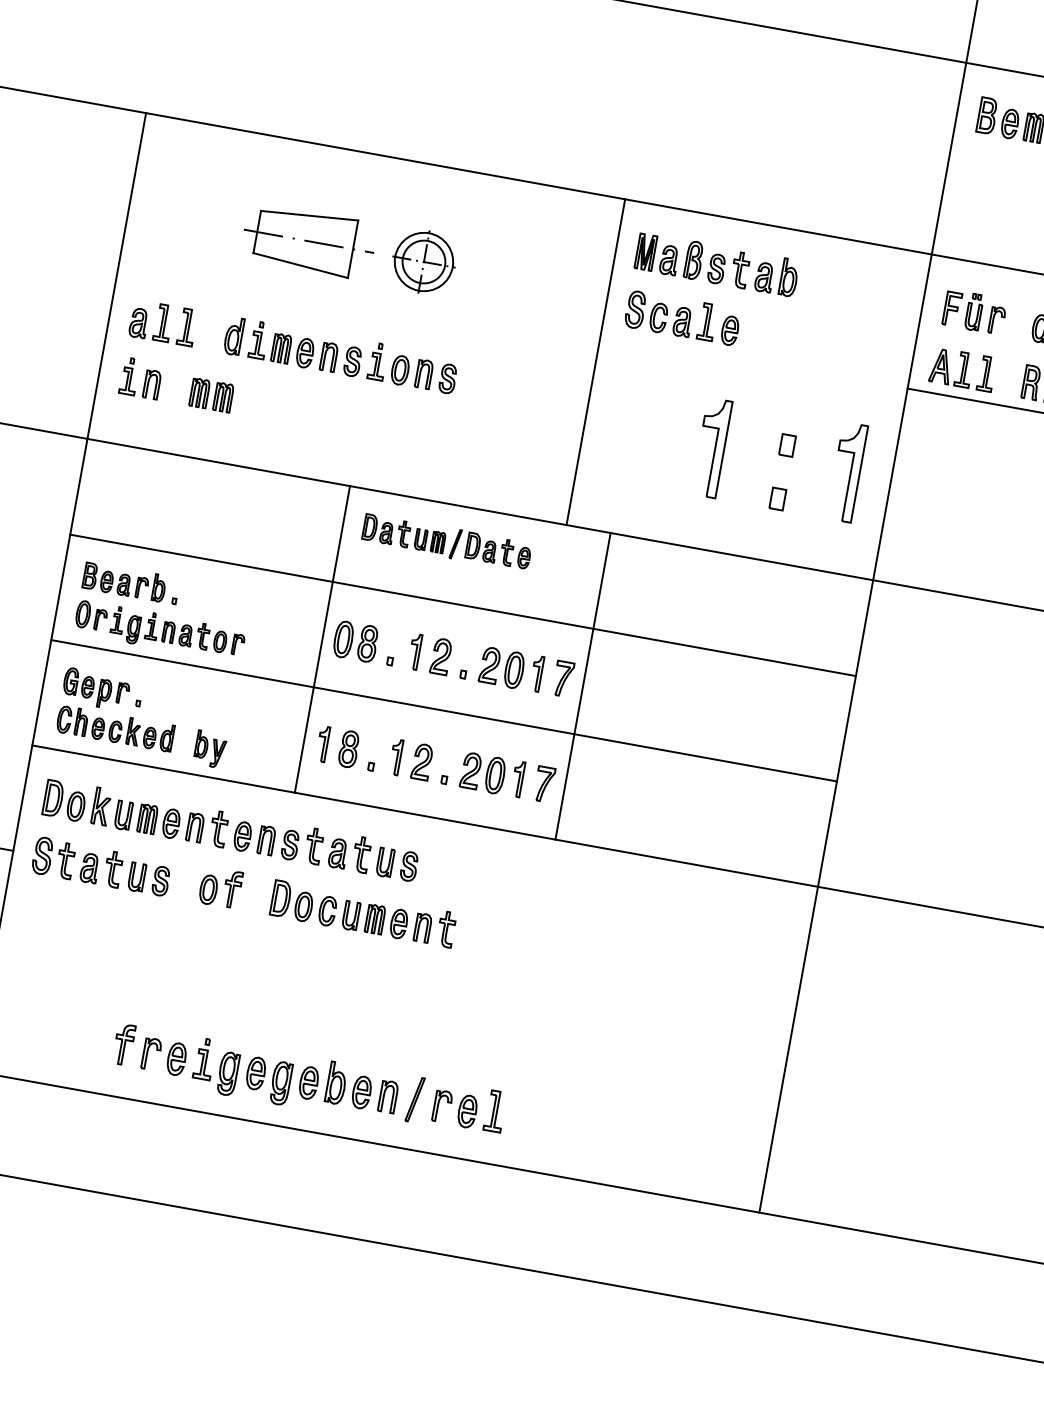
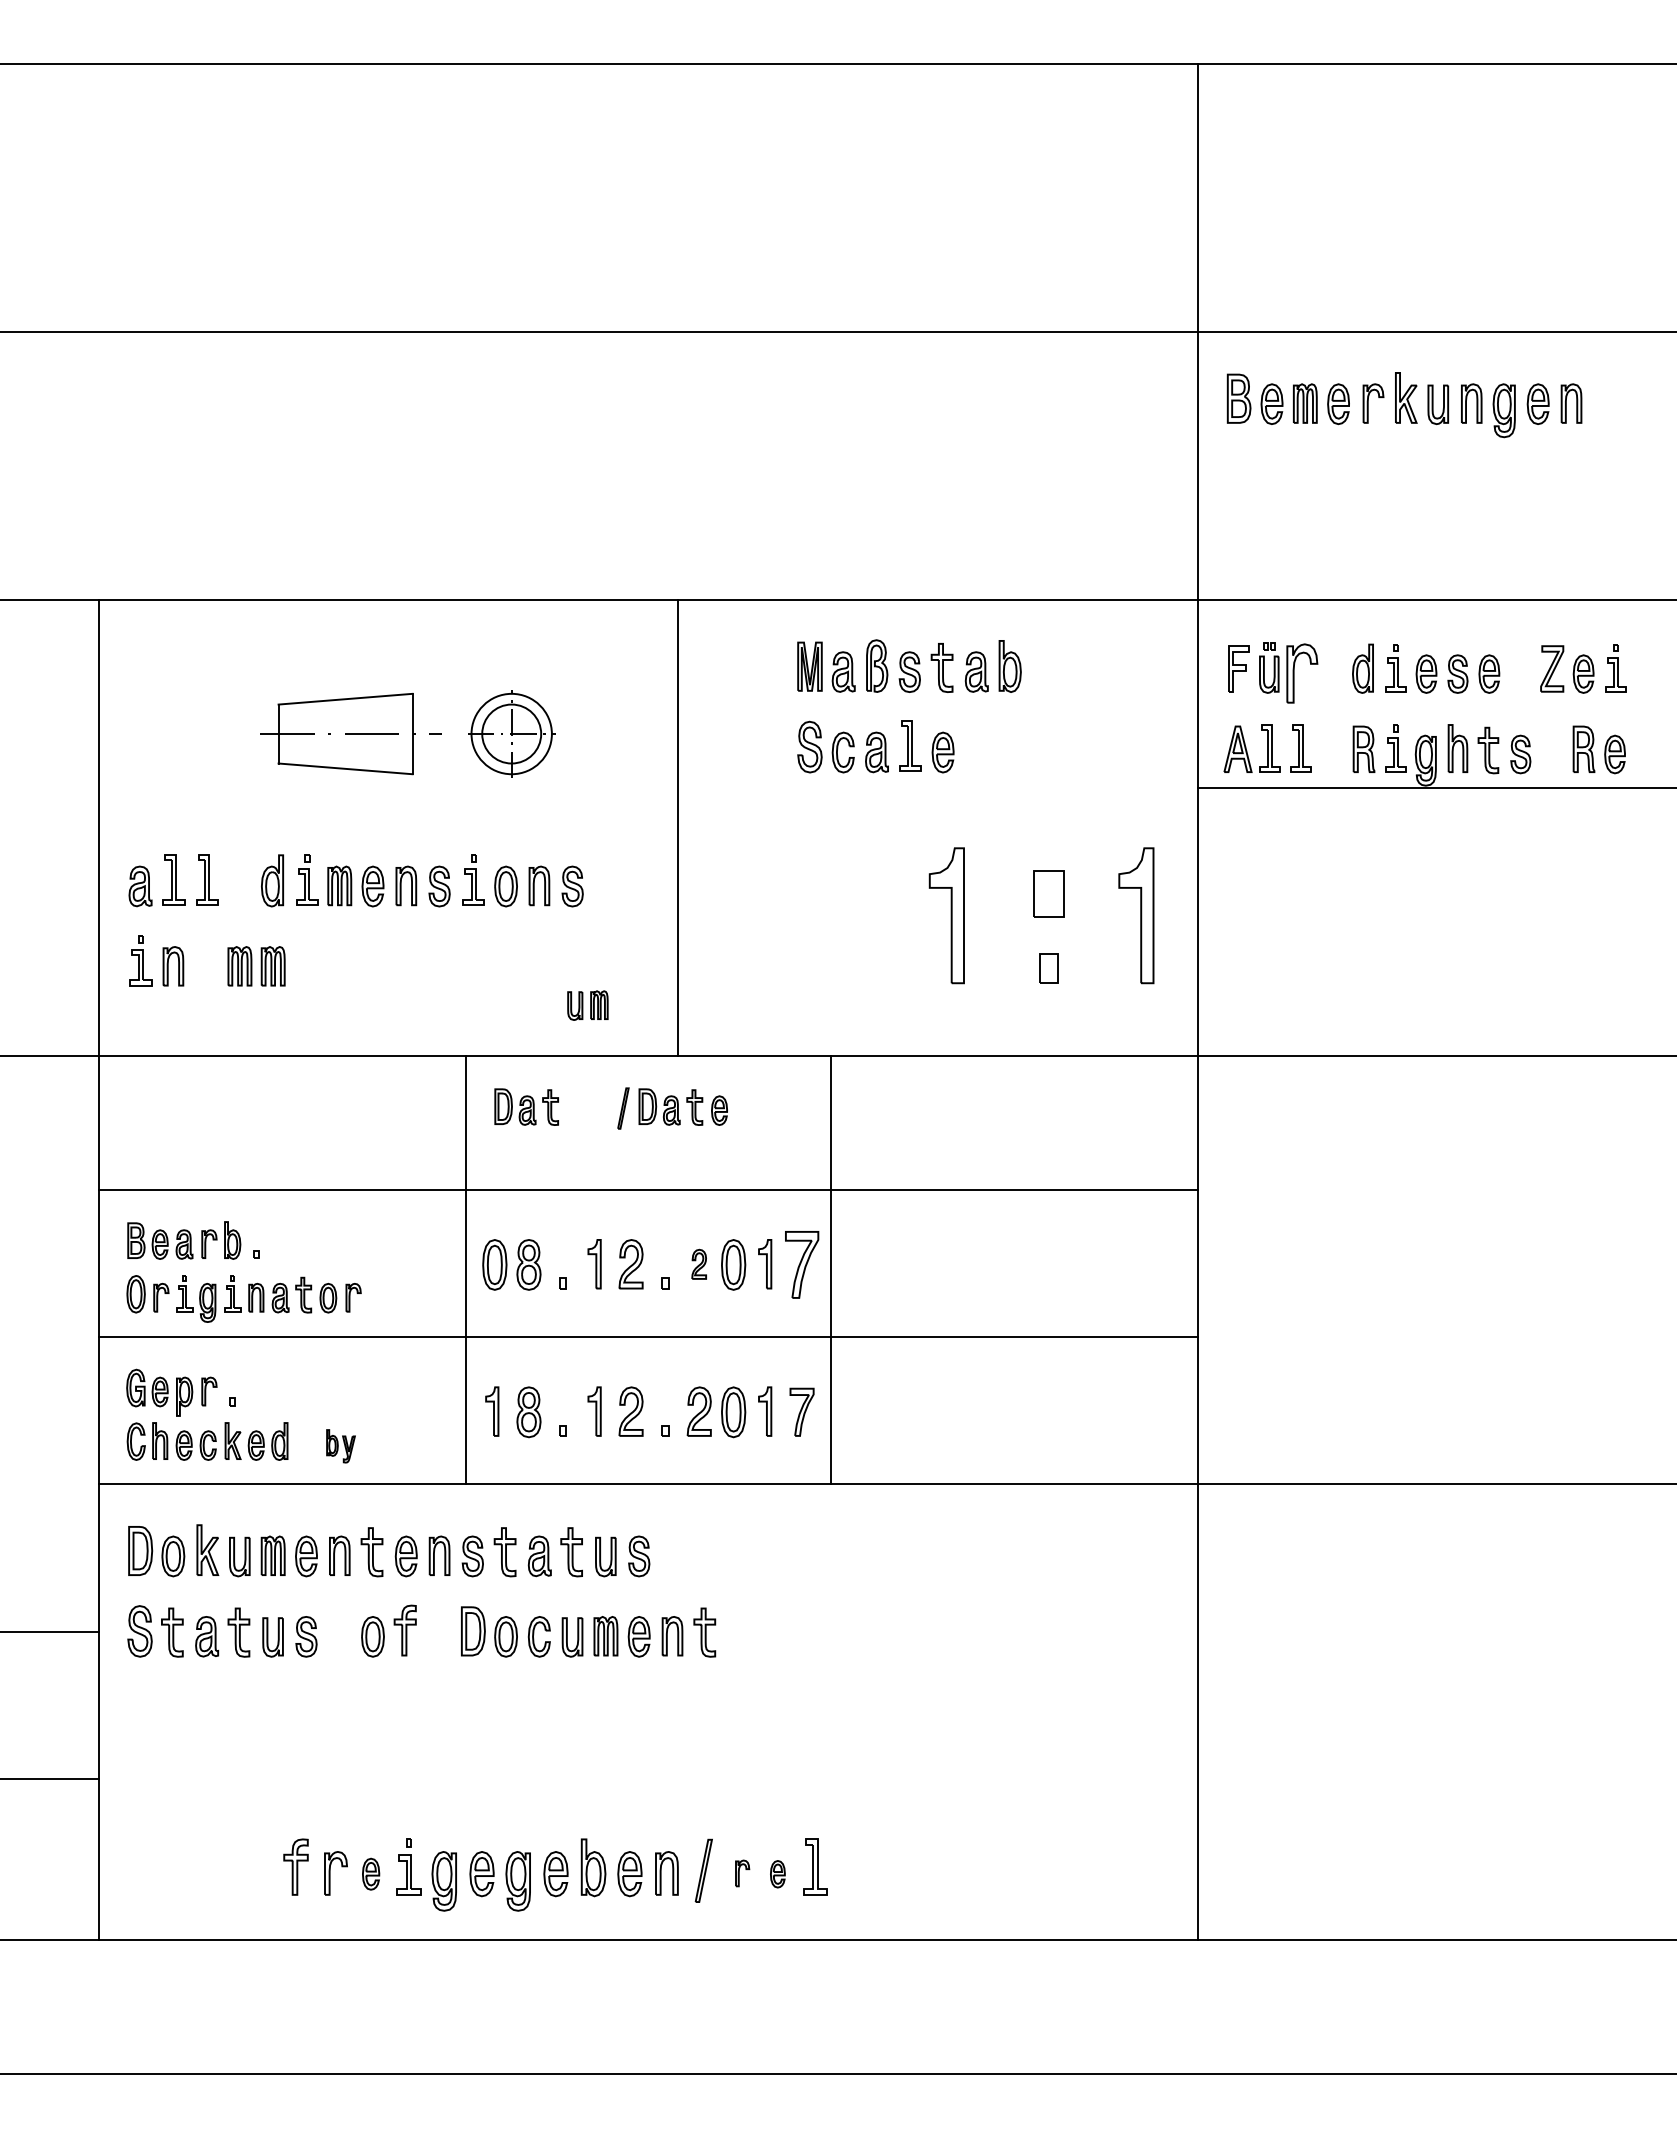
part: (997, 320) -> (1302, 673), size x1.6
line: (595, 361) -> (677, 827), moved
part: (787, 445) -> (1048, 893), size x1.6
part: (429, 540) -> (587, 1005), moved
part: (489, 665) -> (698, 1264), size x0.6
part: (562, 678) -> (801, 1264), size x1.4
part: (209, 749) -> (340, 1446), size x0.7
part: (176, 1059) -> (370, 1874), size x0.7
part: (442, 1106) -> (742, 1873), size x0.6
part: (467, 1111) -> (777, 1874), size x0.6

